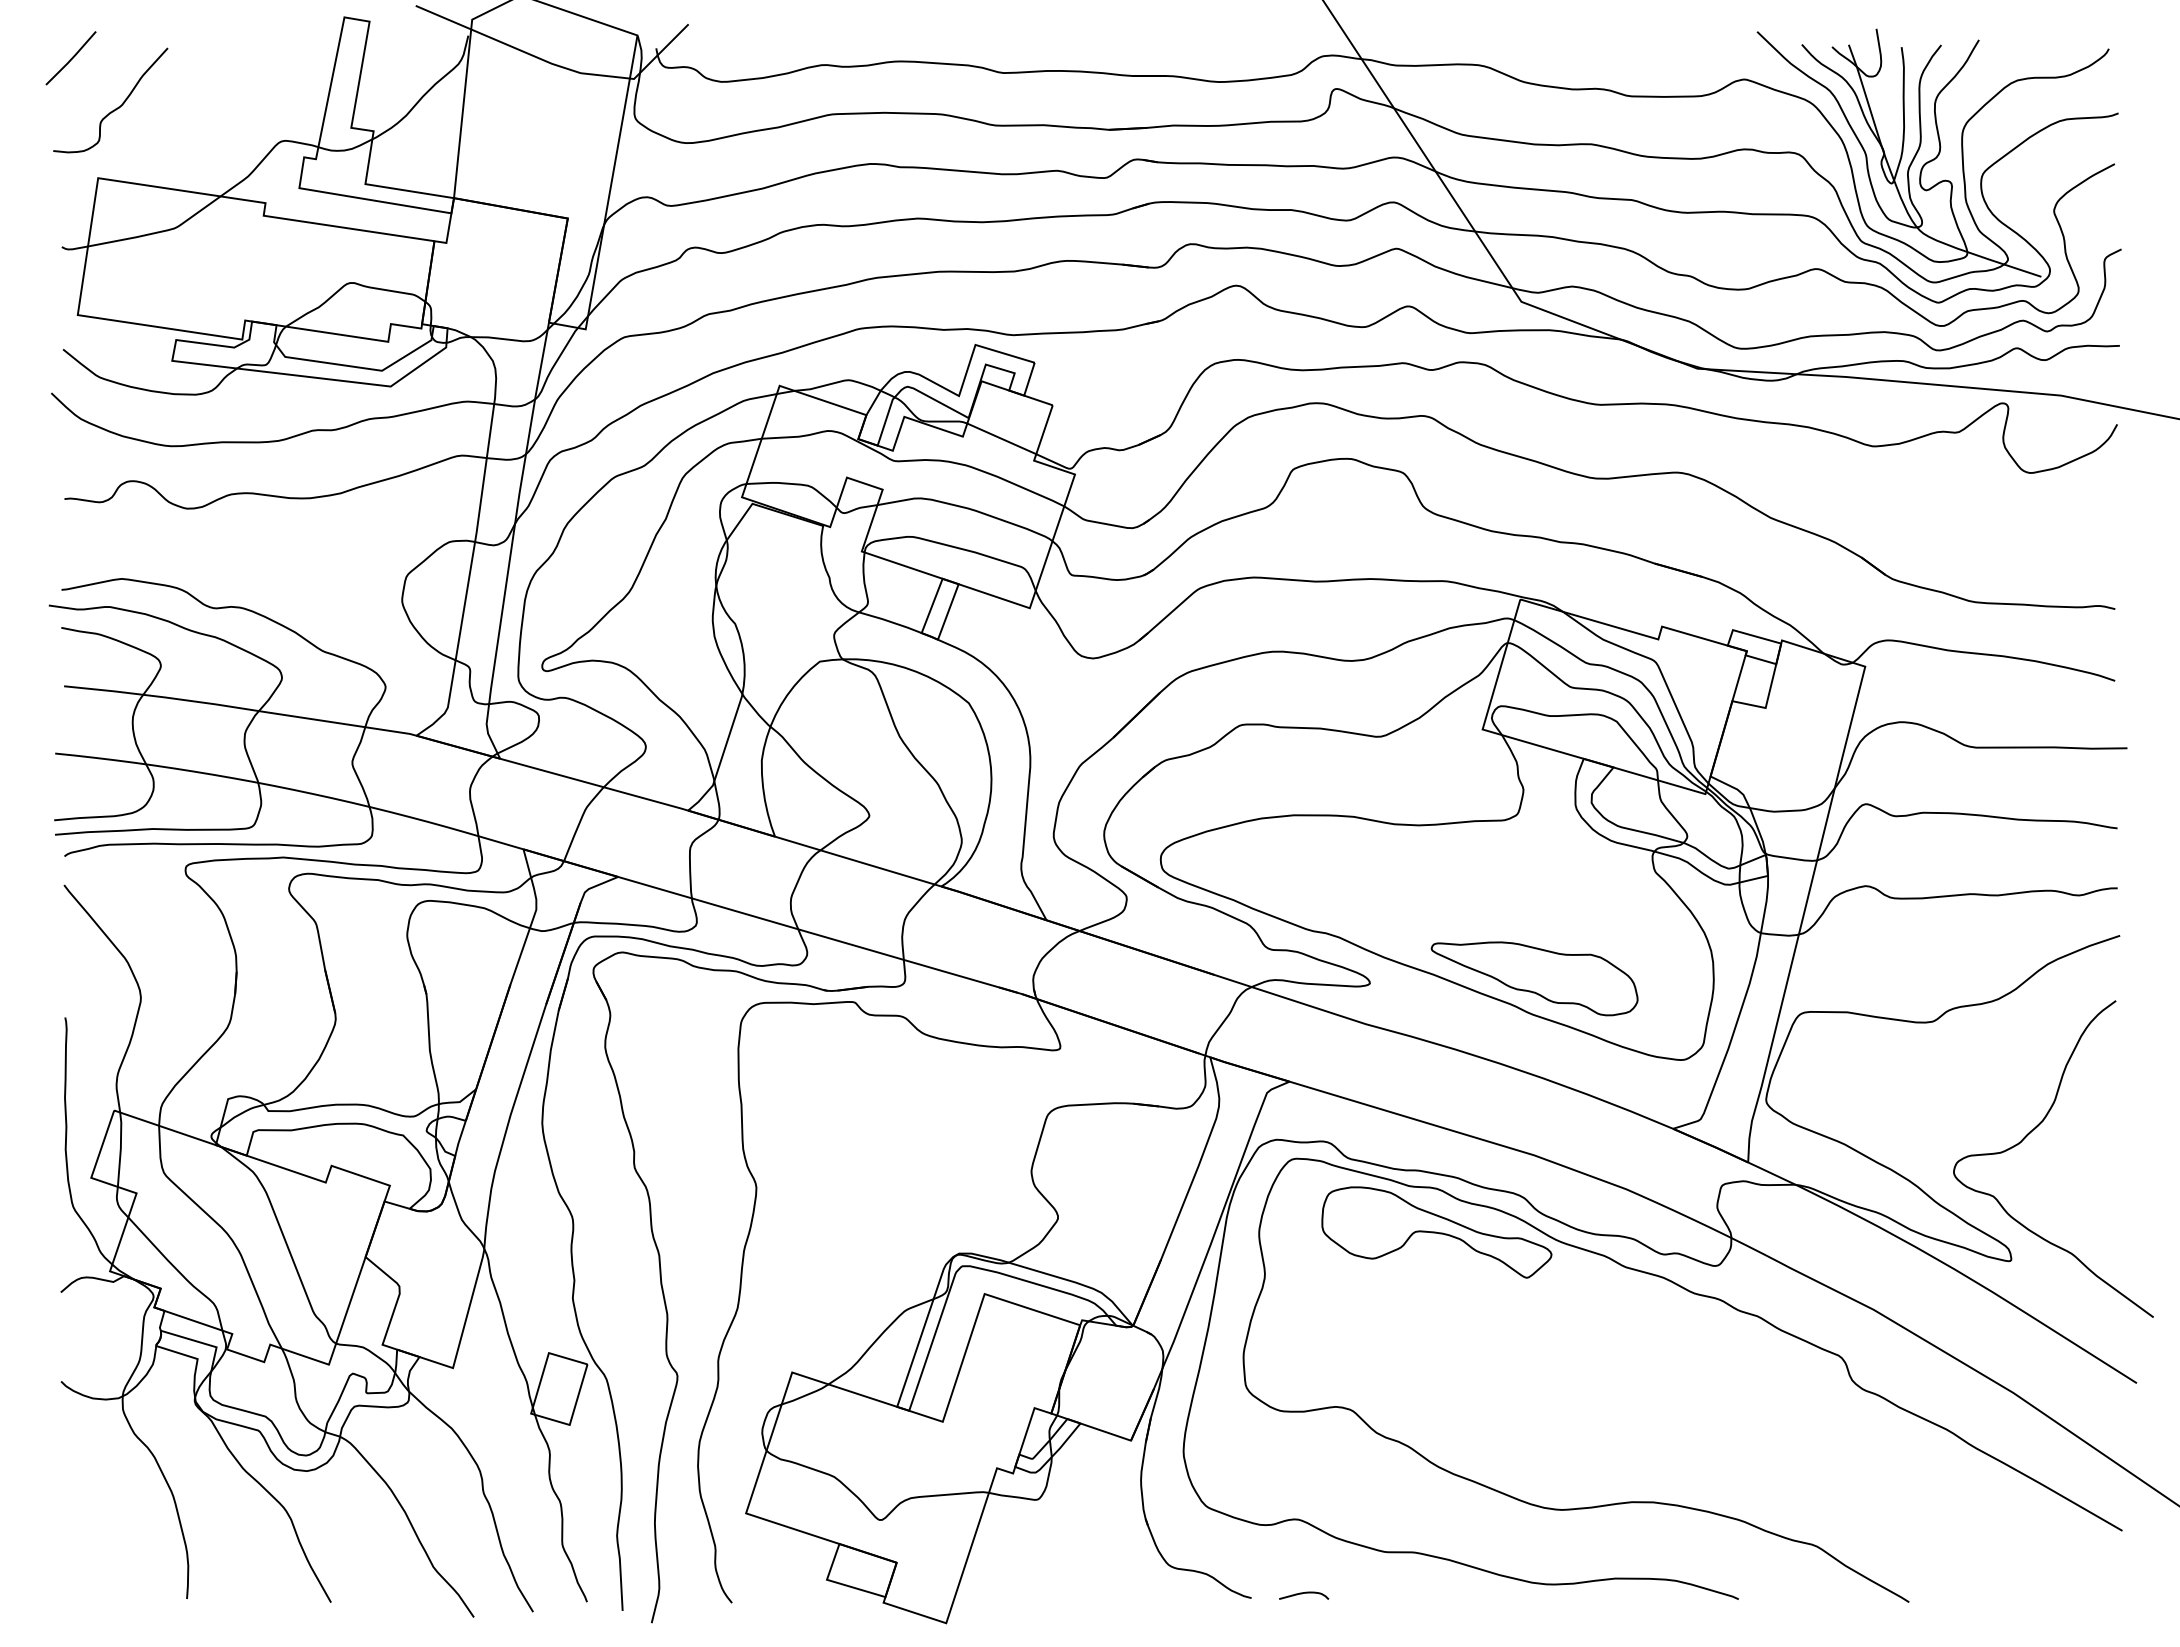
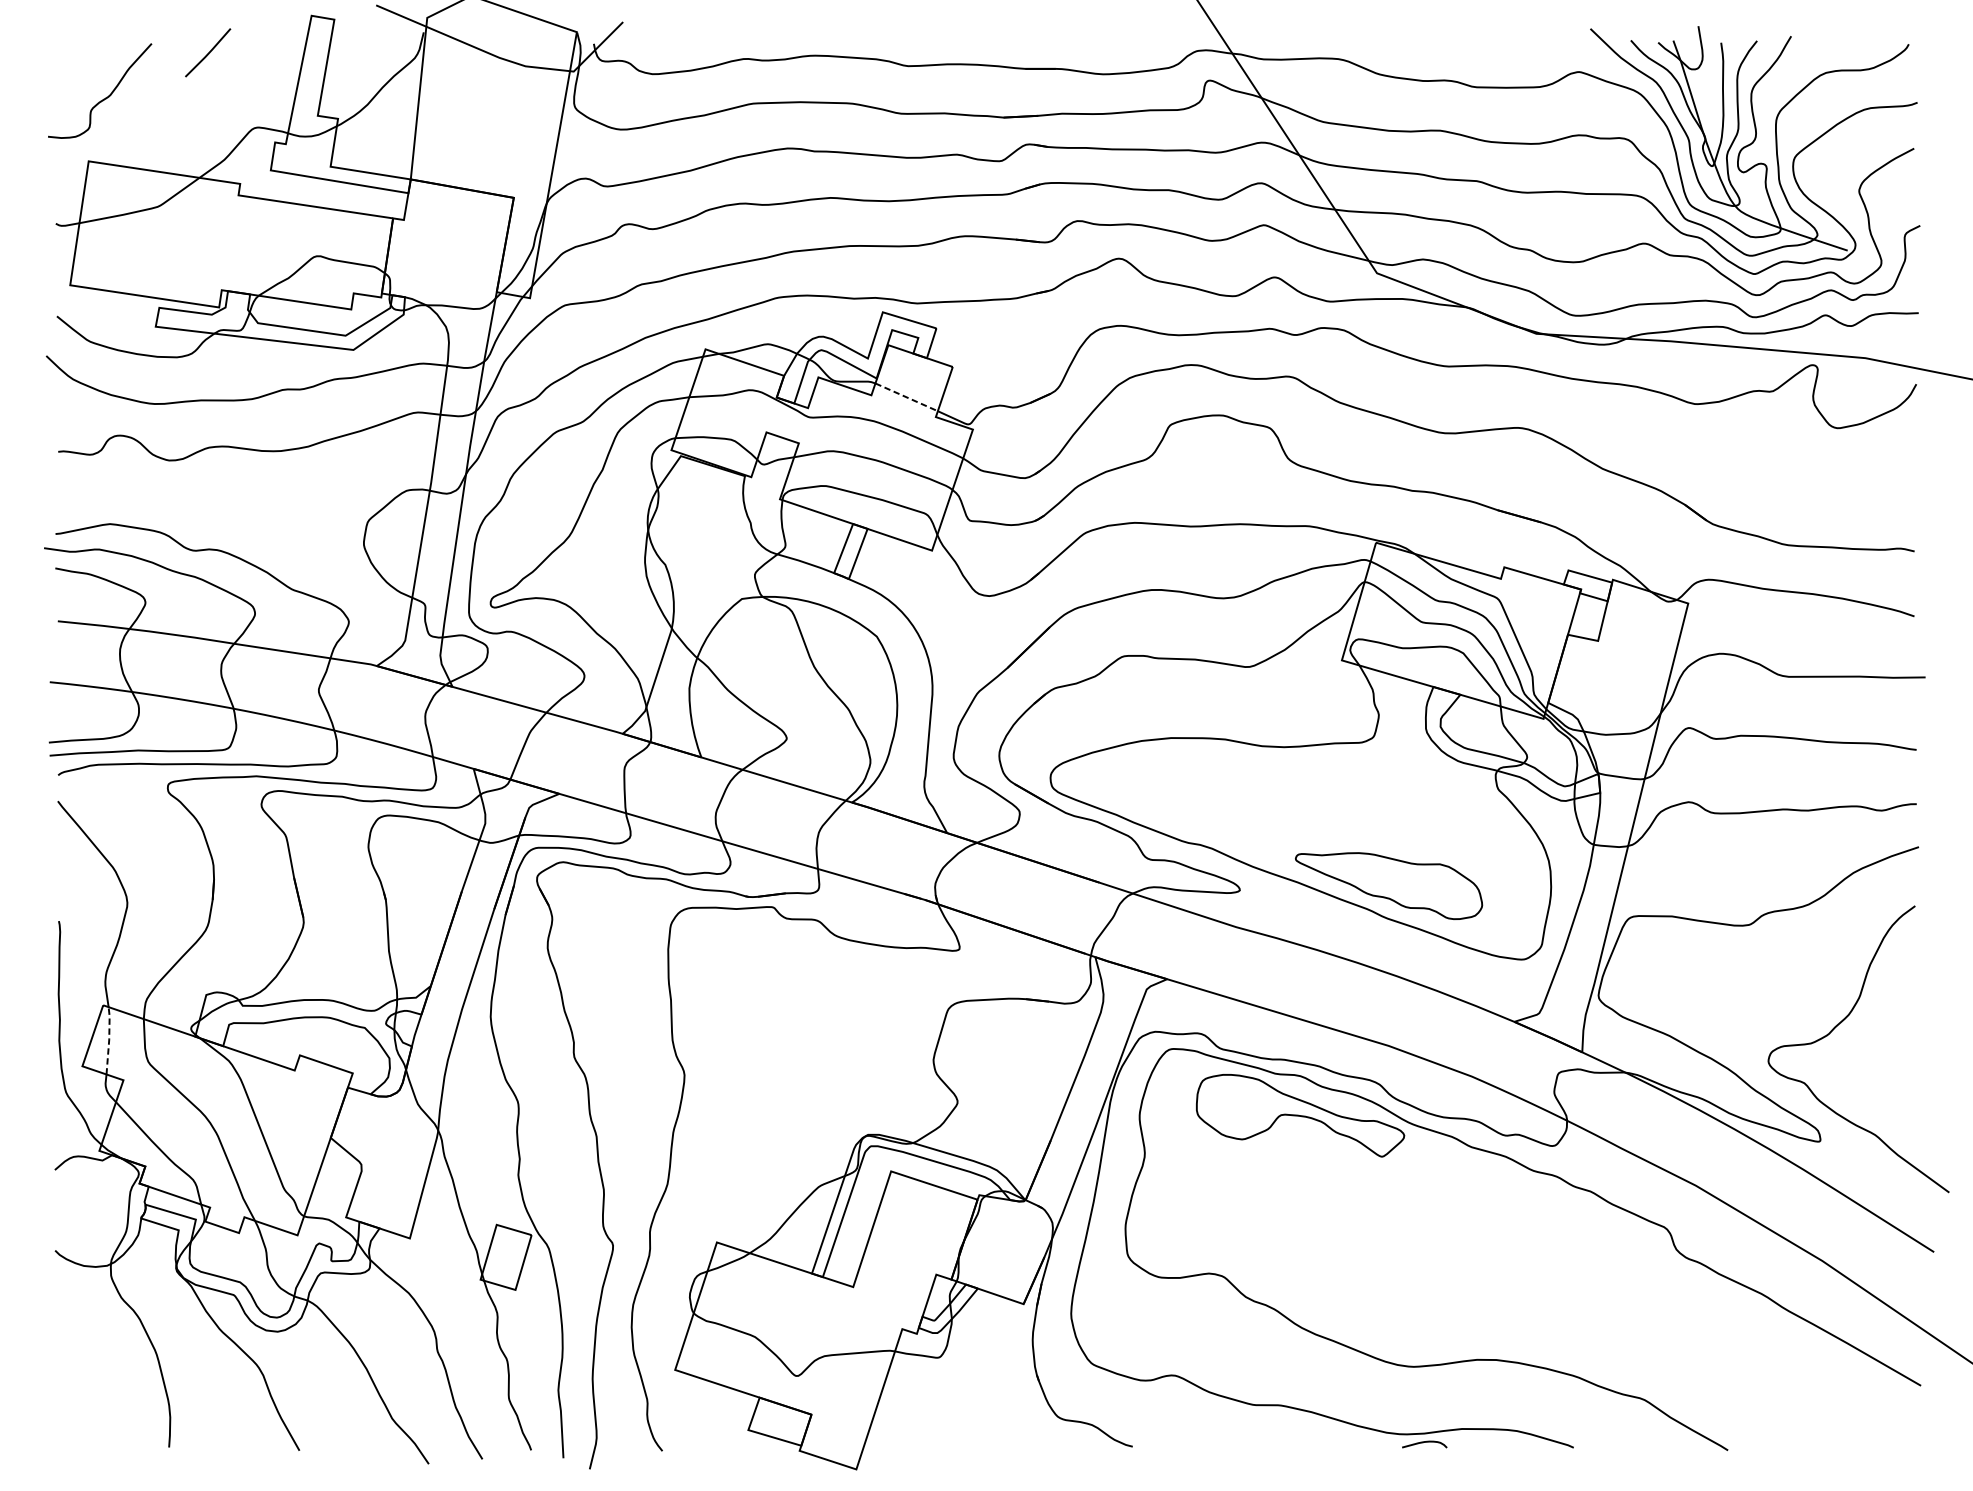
line: (70, 58) -> (207, 53), moved
line: (1001, 438) -> (906, 396), solid -> dashed
line: (120, 1148) -> (108, 1039), solid -> dashed
curve: (1304, 1593) -> (1425, 1442), moved

